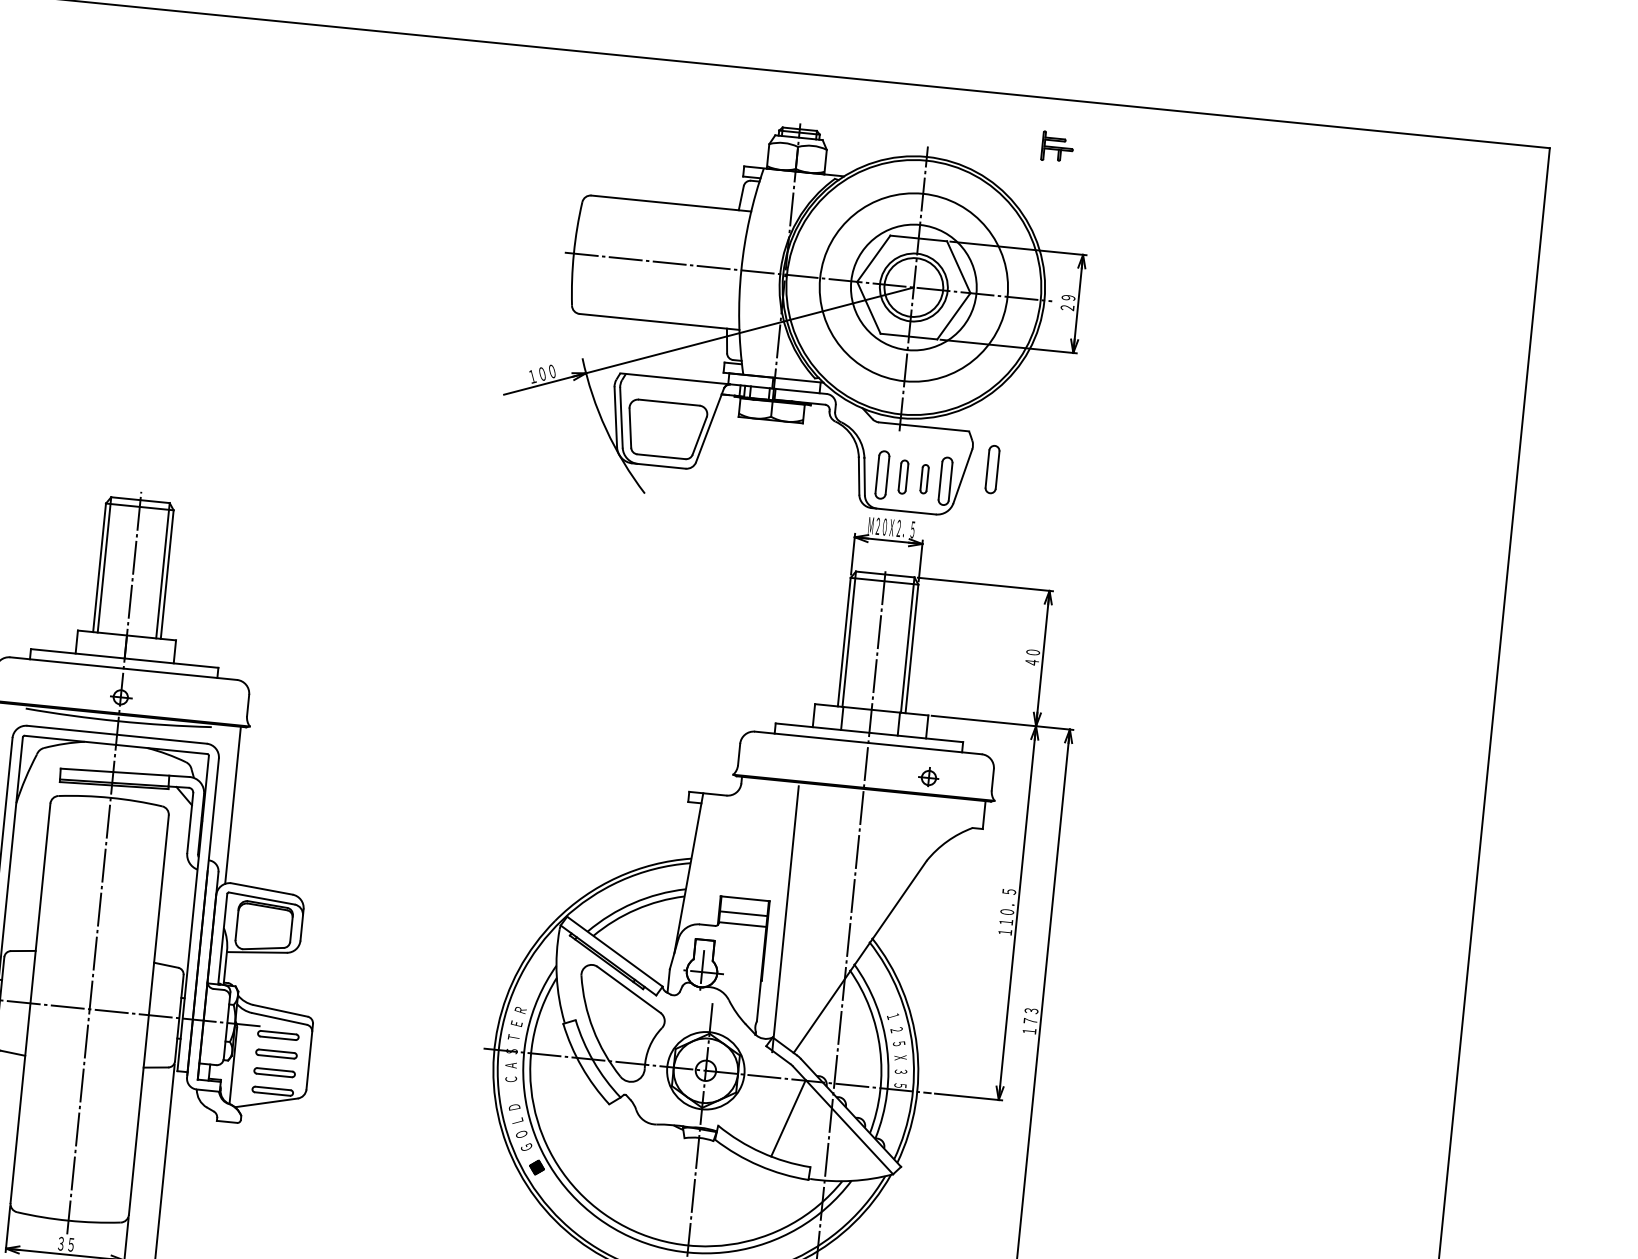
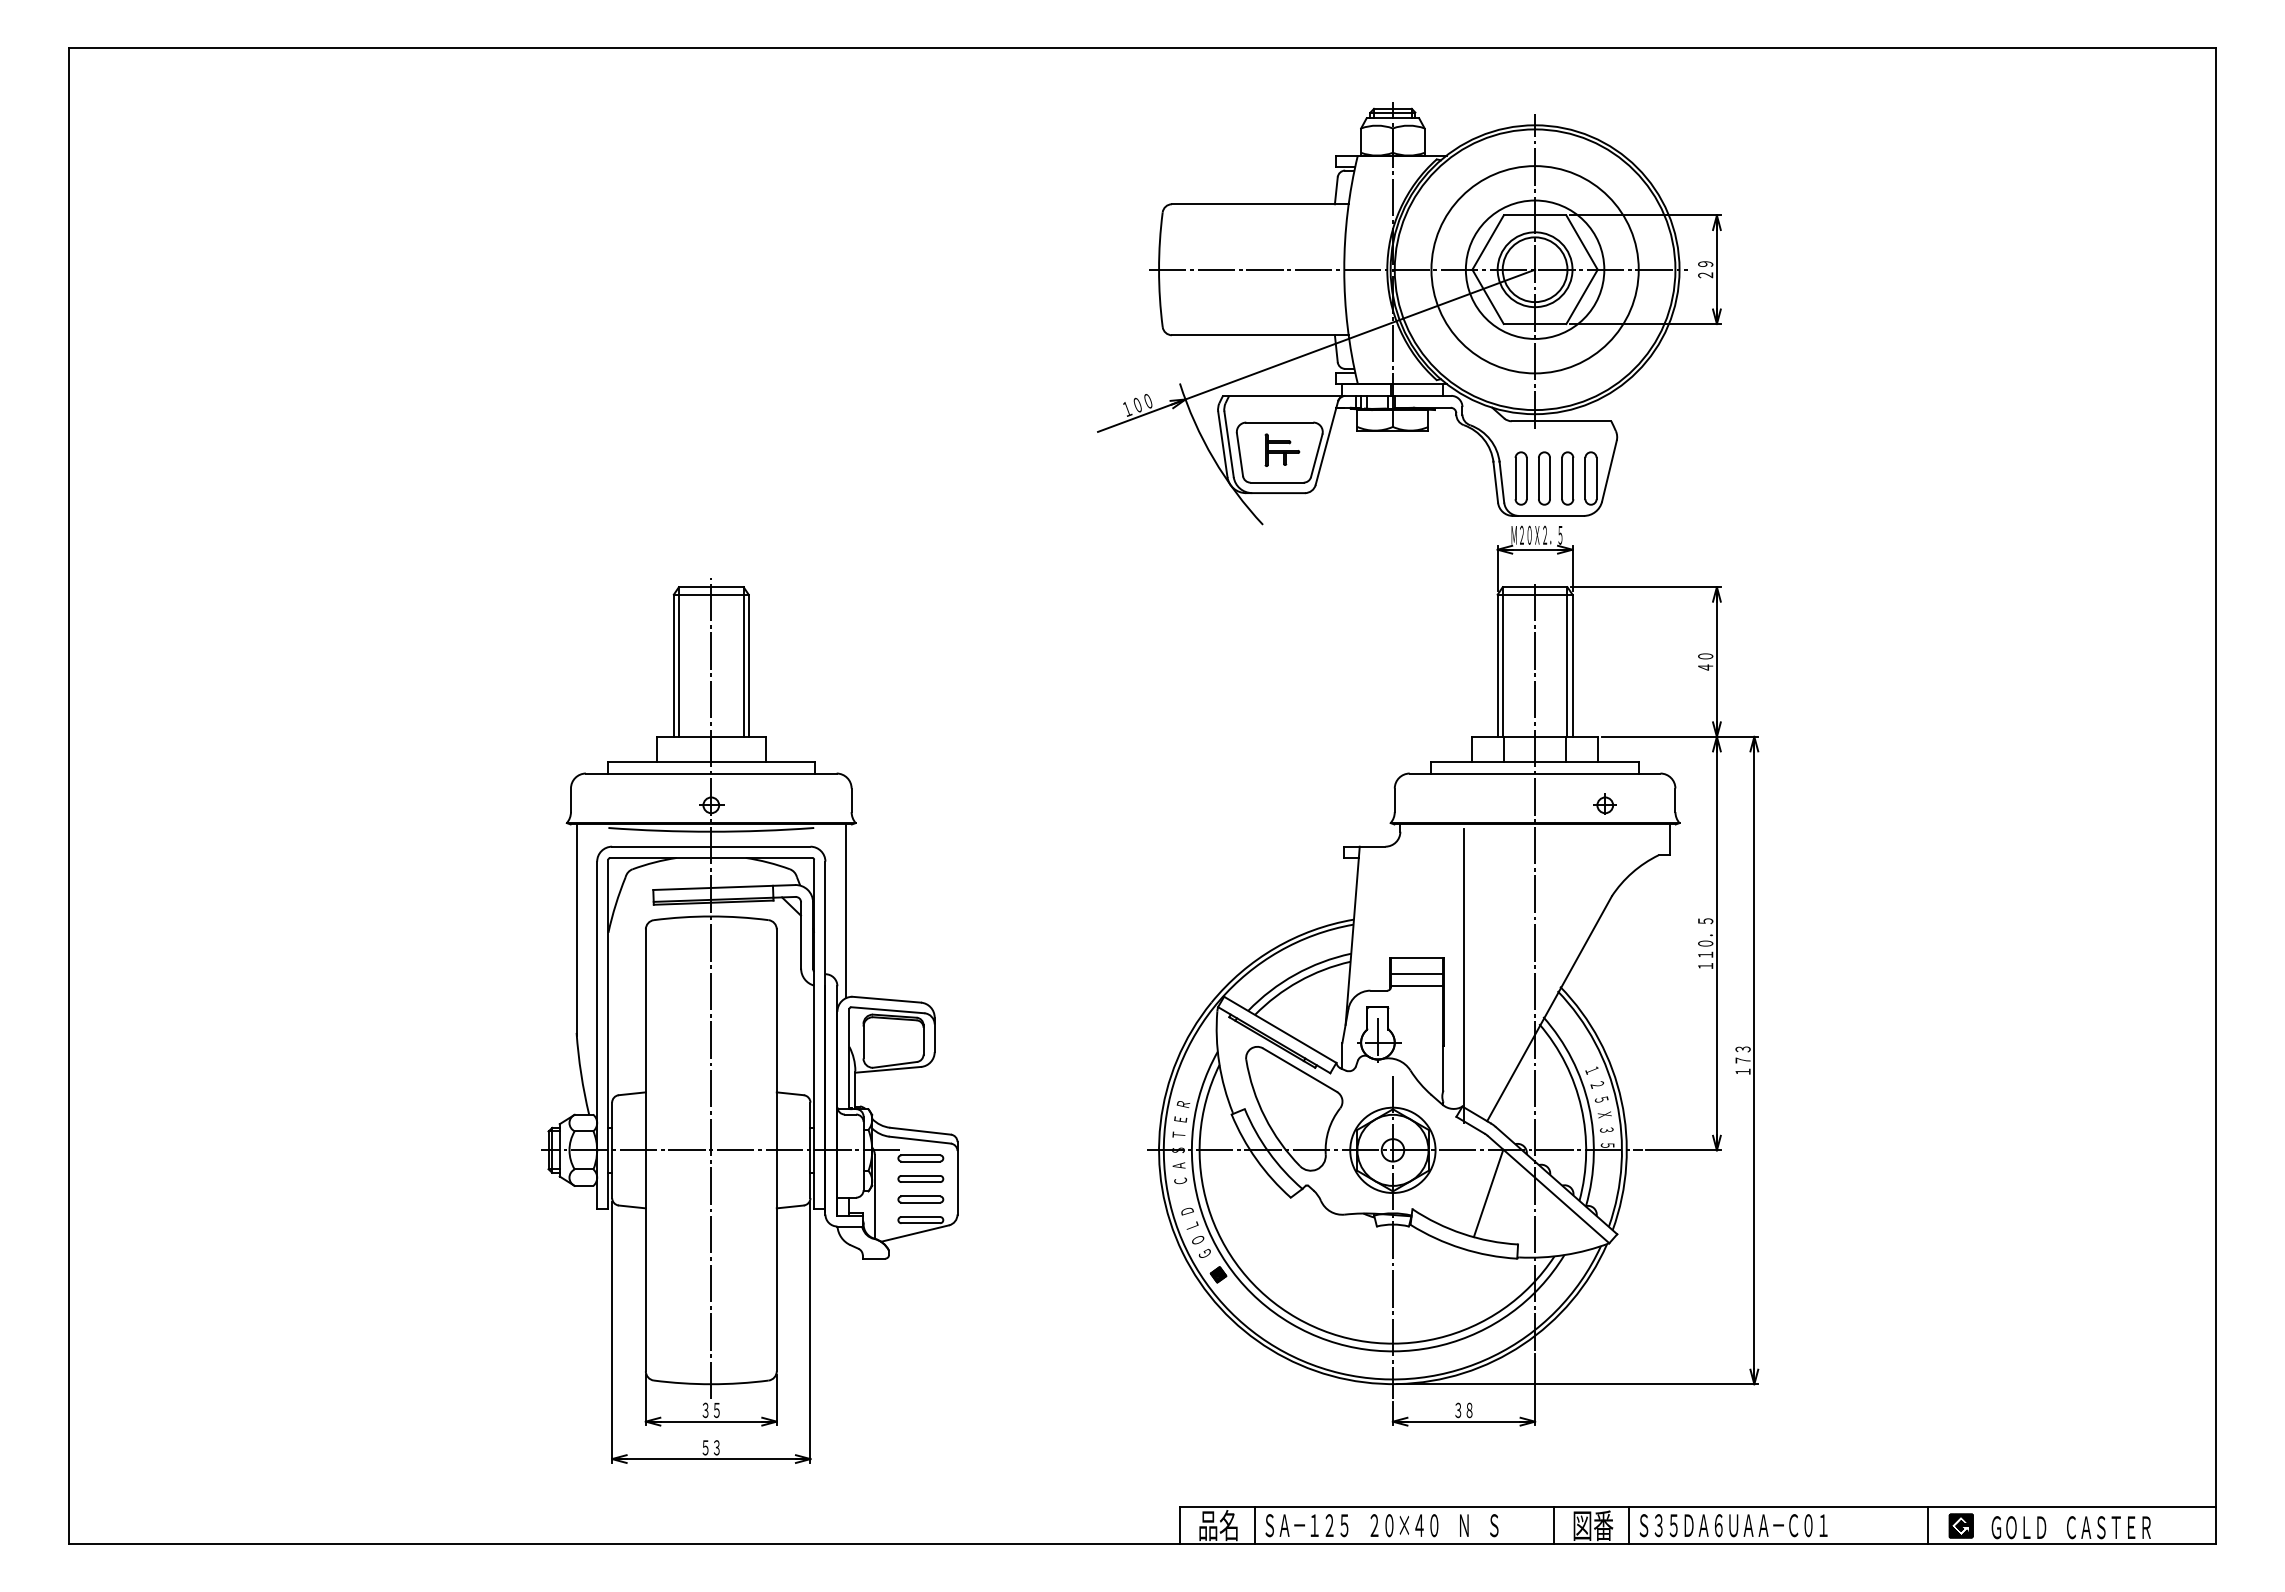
part: (1057, 146) -> (1282, 449), moved
part: (991, 469) -> (1640, 460), removed
part: (903, 477) -> (1544, 478), size x1.43
part: (924, 479) -> (1567, 478), size x1.67

